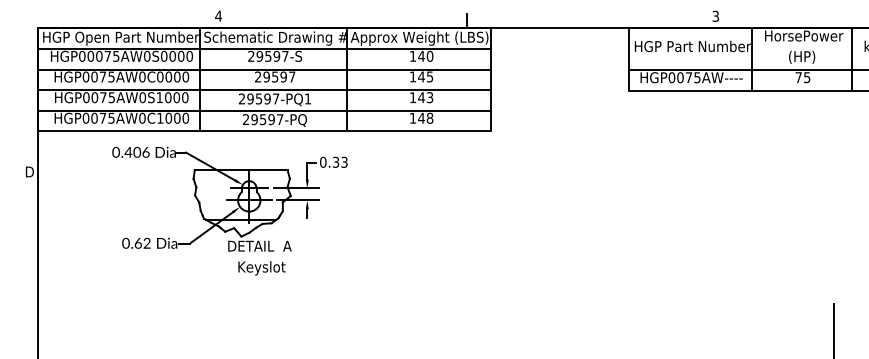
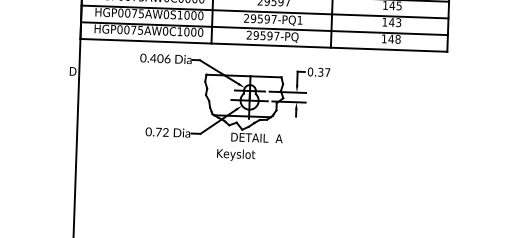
text: (344, 161) -> (327, 71), 0.33 -> 0.37
text: (138, 243) -> (158, 132), 0.62 -> 0.72
text: (261, 268) -> (235, 155), moved

